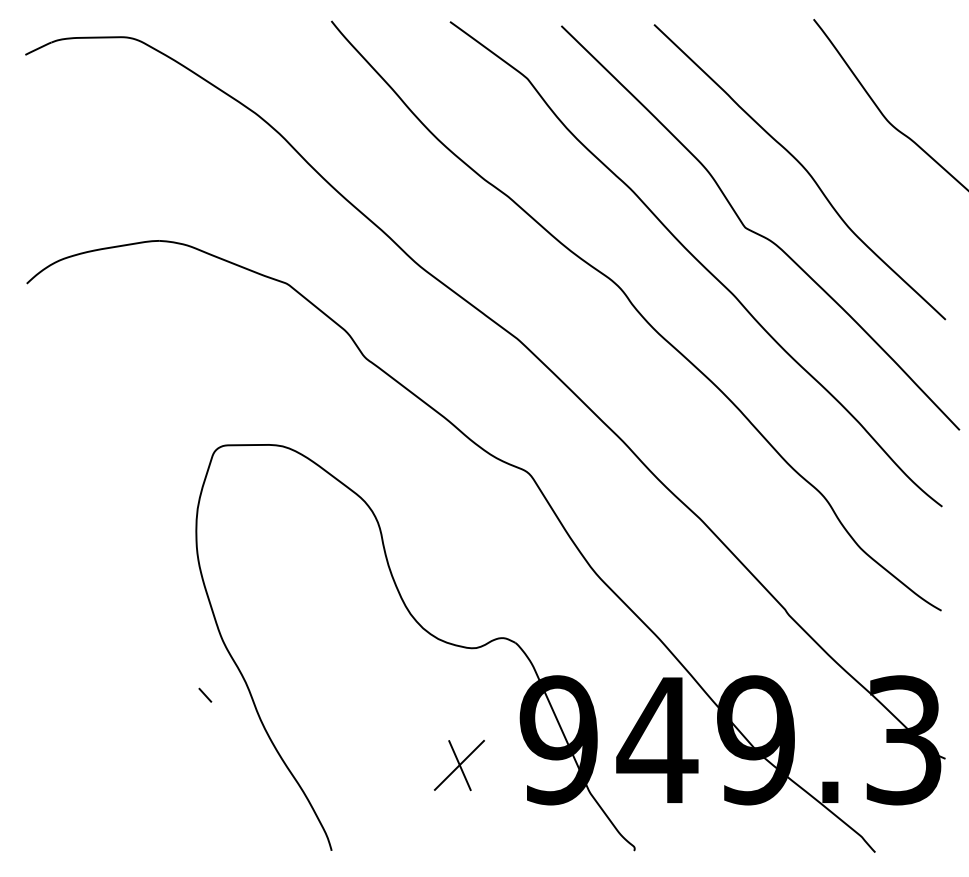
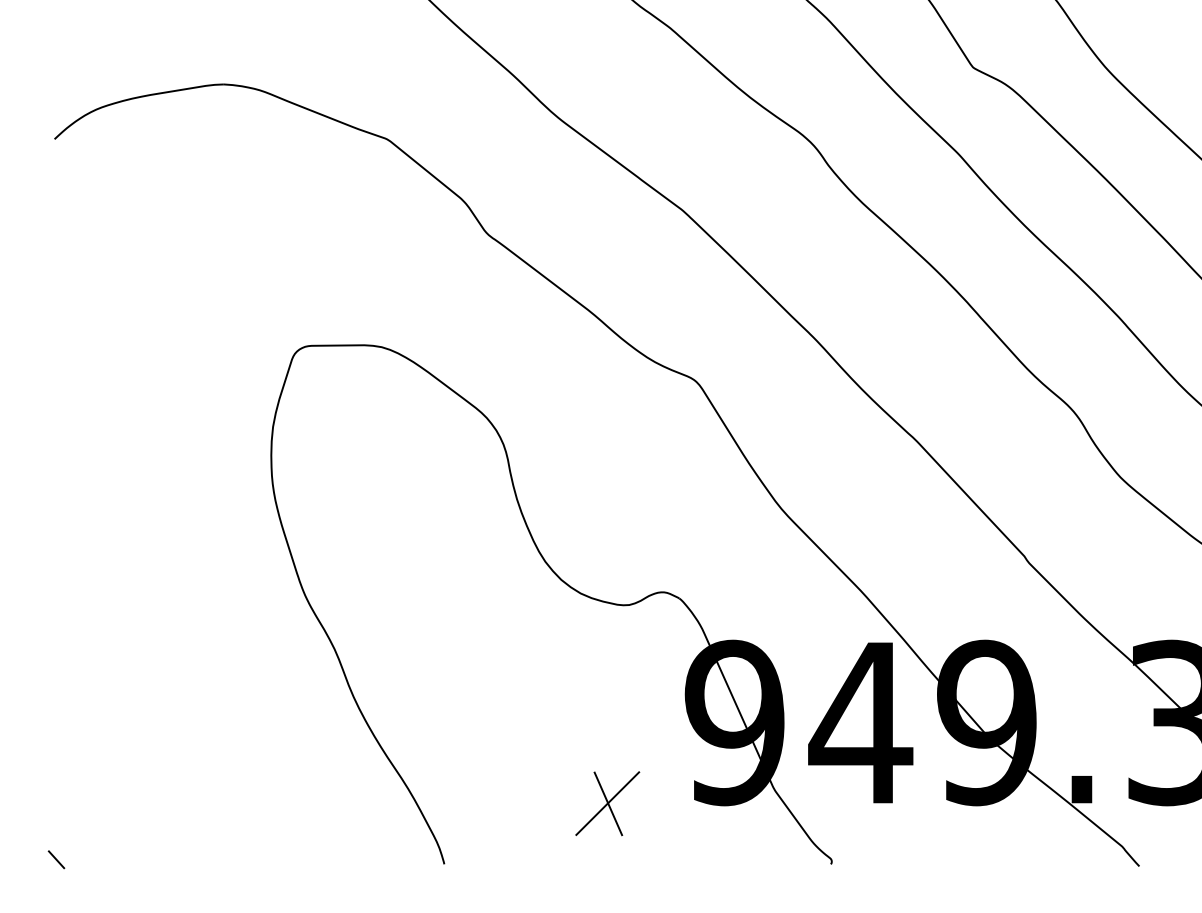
line: (205, 694) -> (56, 858), moved
part: (458, 765) -> (606, 803), moved

